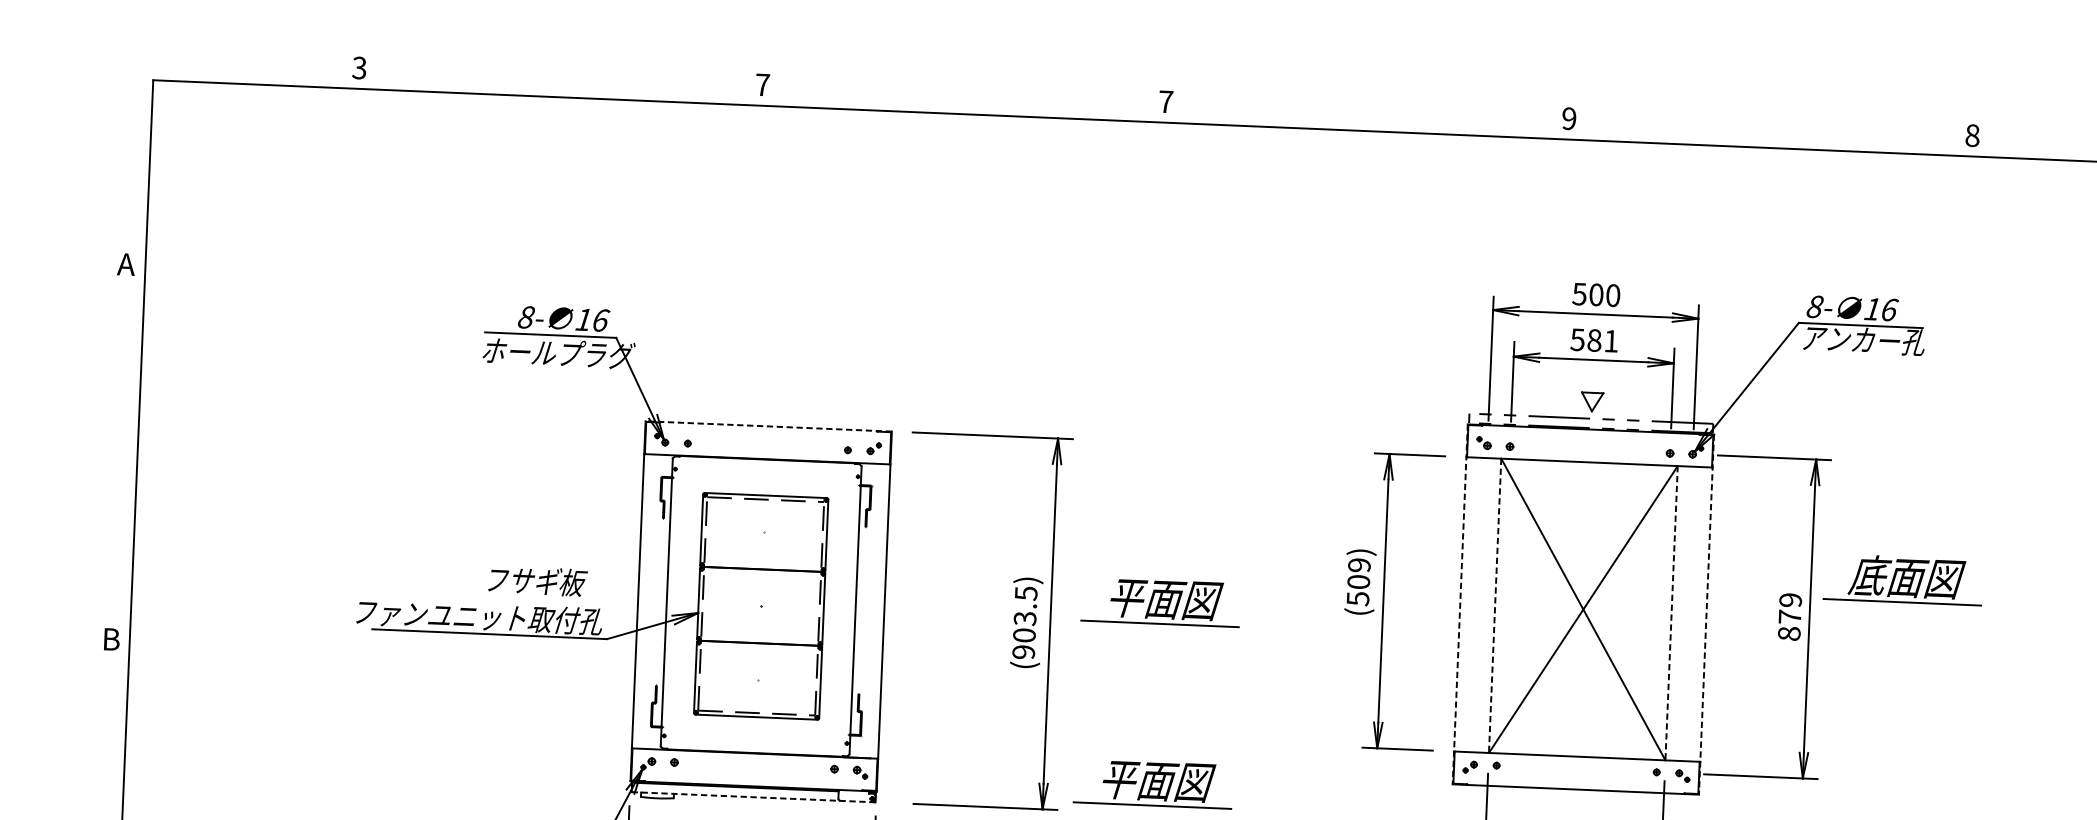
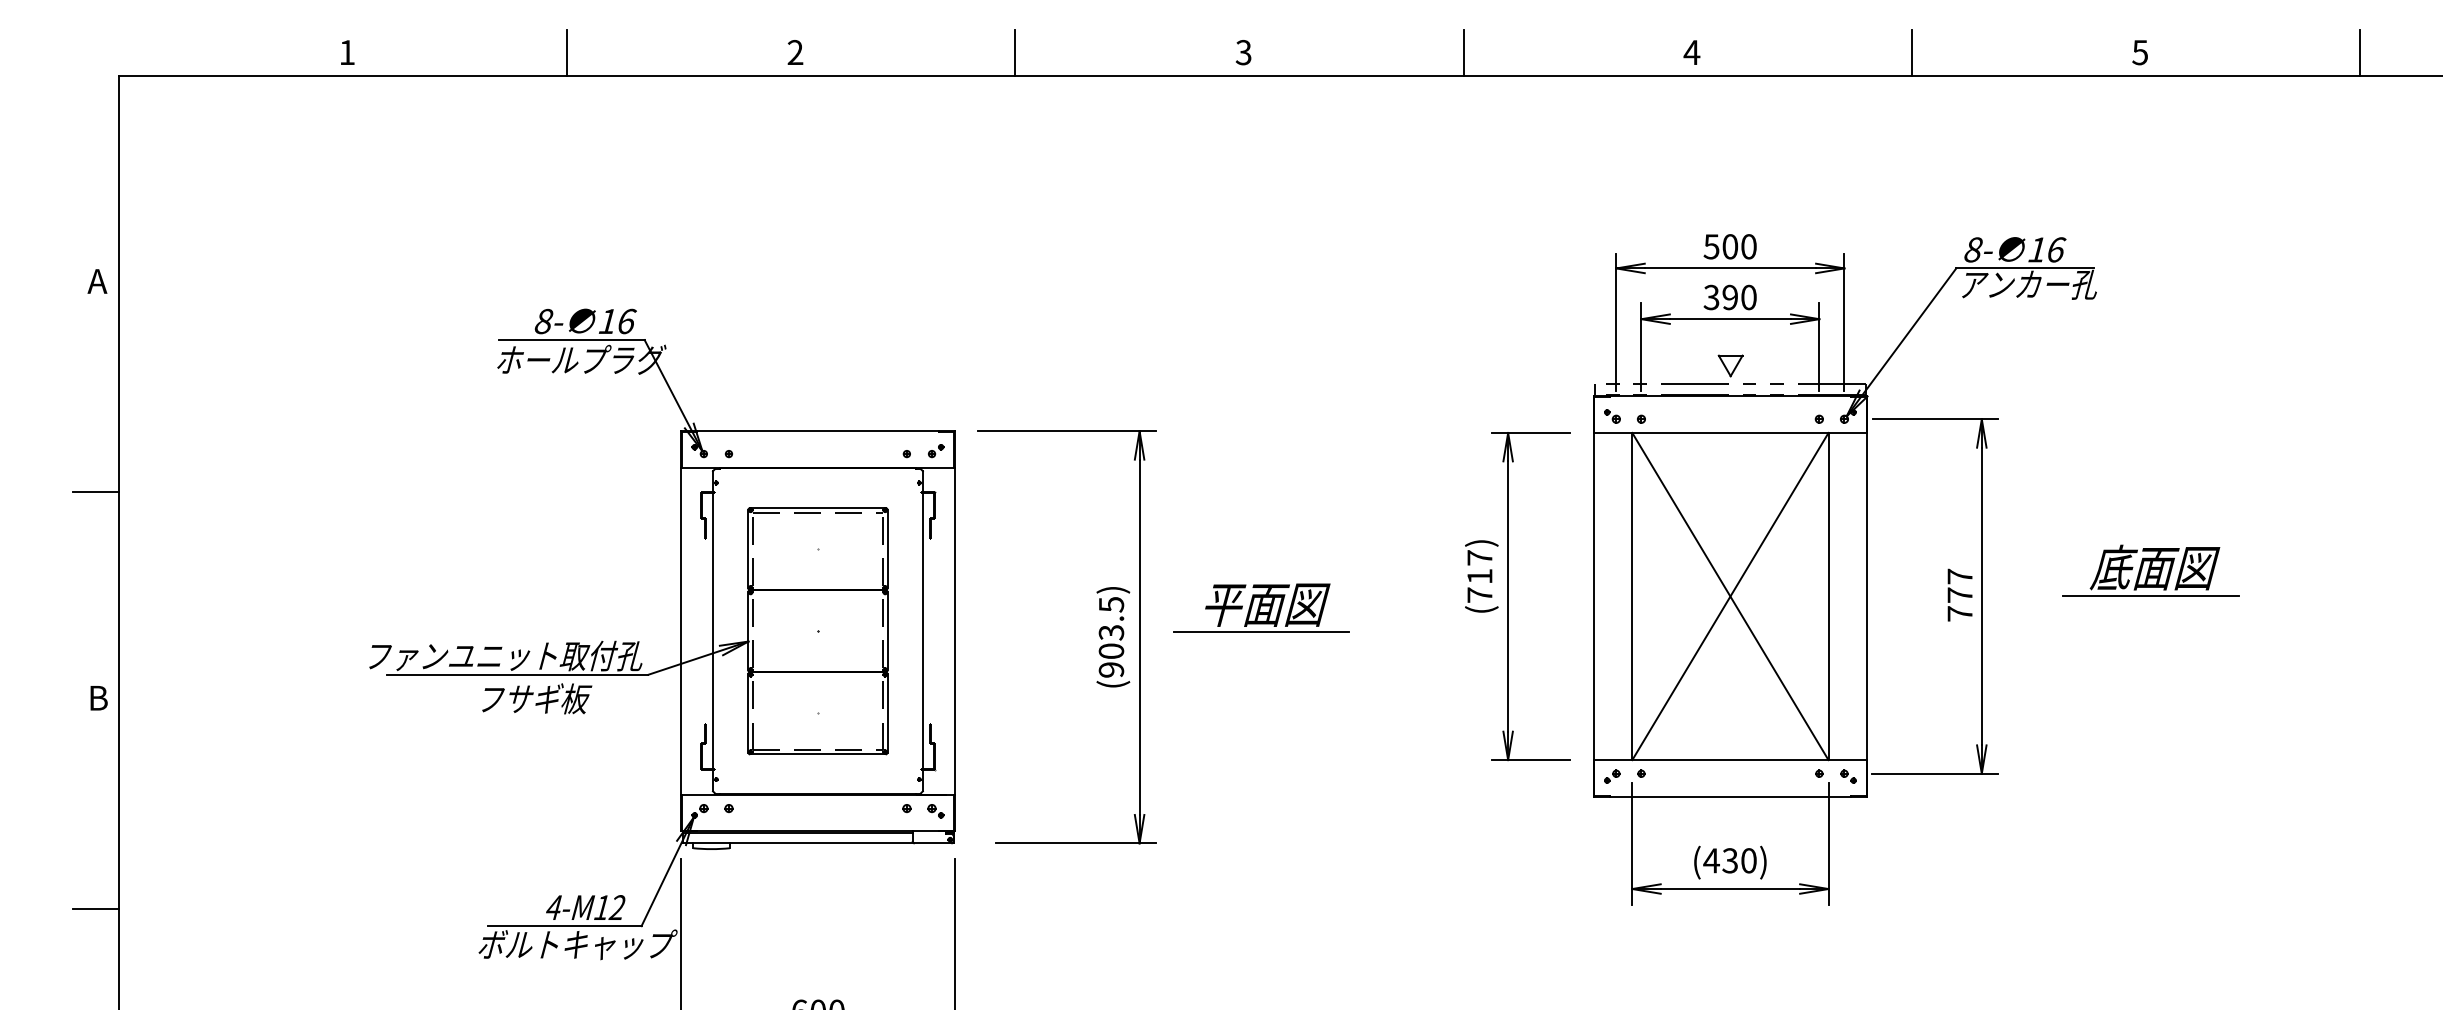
text: (358, 67) -> (346, 52), 3 -> 1
line: (557, 76) -> (567, 52), added
text: (762, 84) -> (795, 52), 7 -> 2
line: (960, 93) -> (1015, 52), added
text: (1165, 101) -> (1243, 52), 7 -> 3
line: (1363, 110) -> (1463, 52), added
text: (1568, 118) -> (1691, 52), 9 -> 4
line: (1766, 126) -> (1911, 52), added
text: (1972, 135) -> (2140, 52), 8 -> 5
text: (1594, 340) -> (1730, 297), 581 -> 390
line: (768, 426) -> (817, 431), dashed -> solid
line: (116, 454) -> (95, 492), added
part: (1902, 579) -> (2150, 570), moved
text: (538, 581) -> (537, 698), moved
text: (1358, 582) -> (1479, 576), (509) -> (717)
line: (1460, 605) -> (1593, 597), dashed -> solid
line: (1495, 605) -> (1632, 596), dashed -> solid
line: (1671, 613) -> (1828, 596), dashed -> solid
line: (1706, 615) -> (1867, 597), dashed -> solid
text: (1789, 616) -> (1959, 594), 879 -> 777
part: (1153, 783) -> (1261, 809), removed
line: (753, 797) -> (818, 843), dashed -> solid

